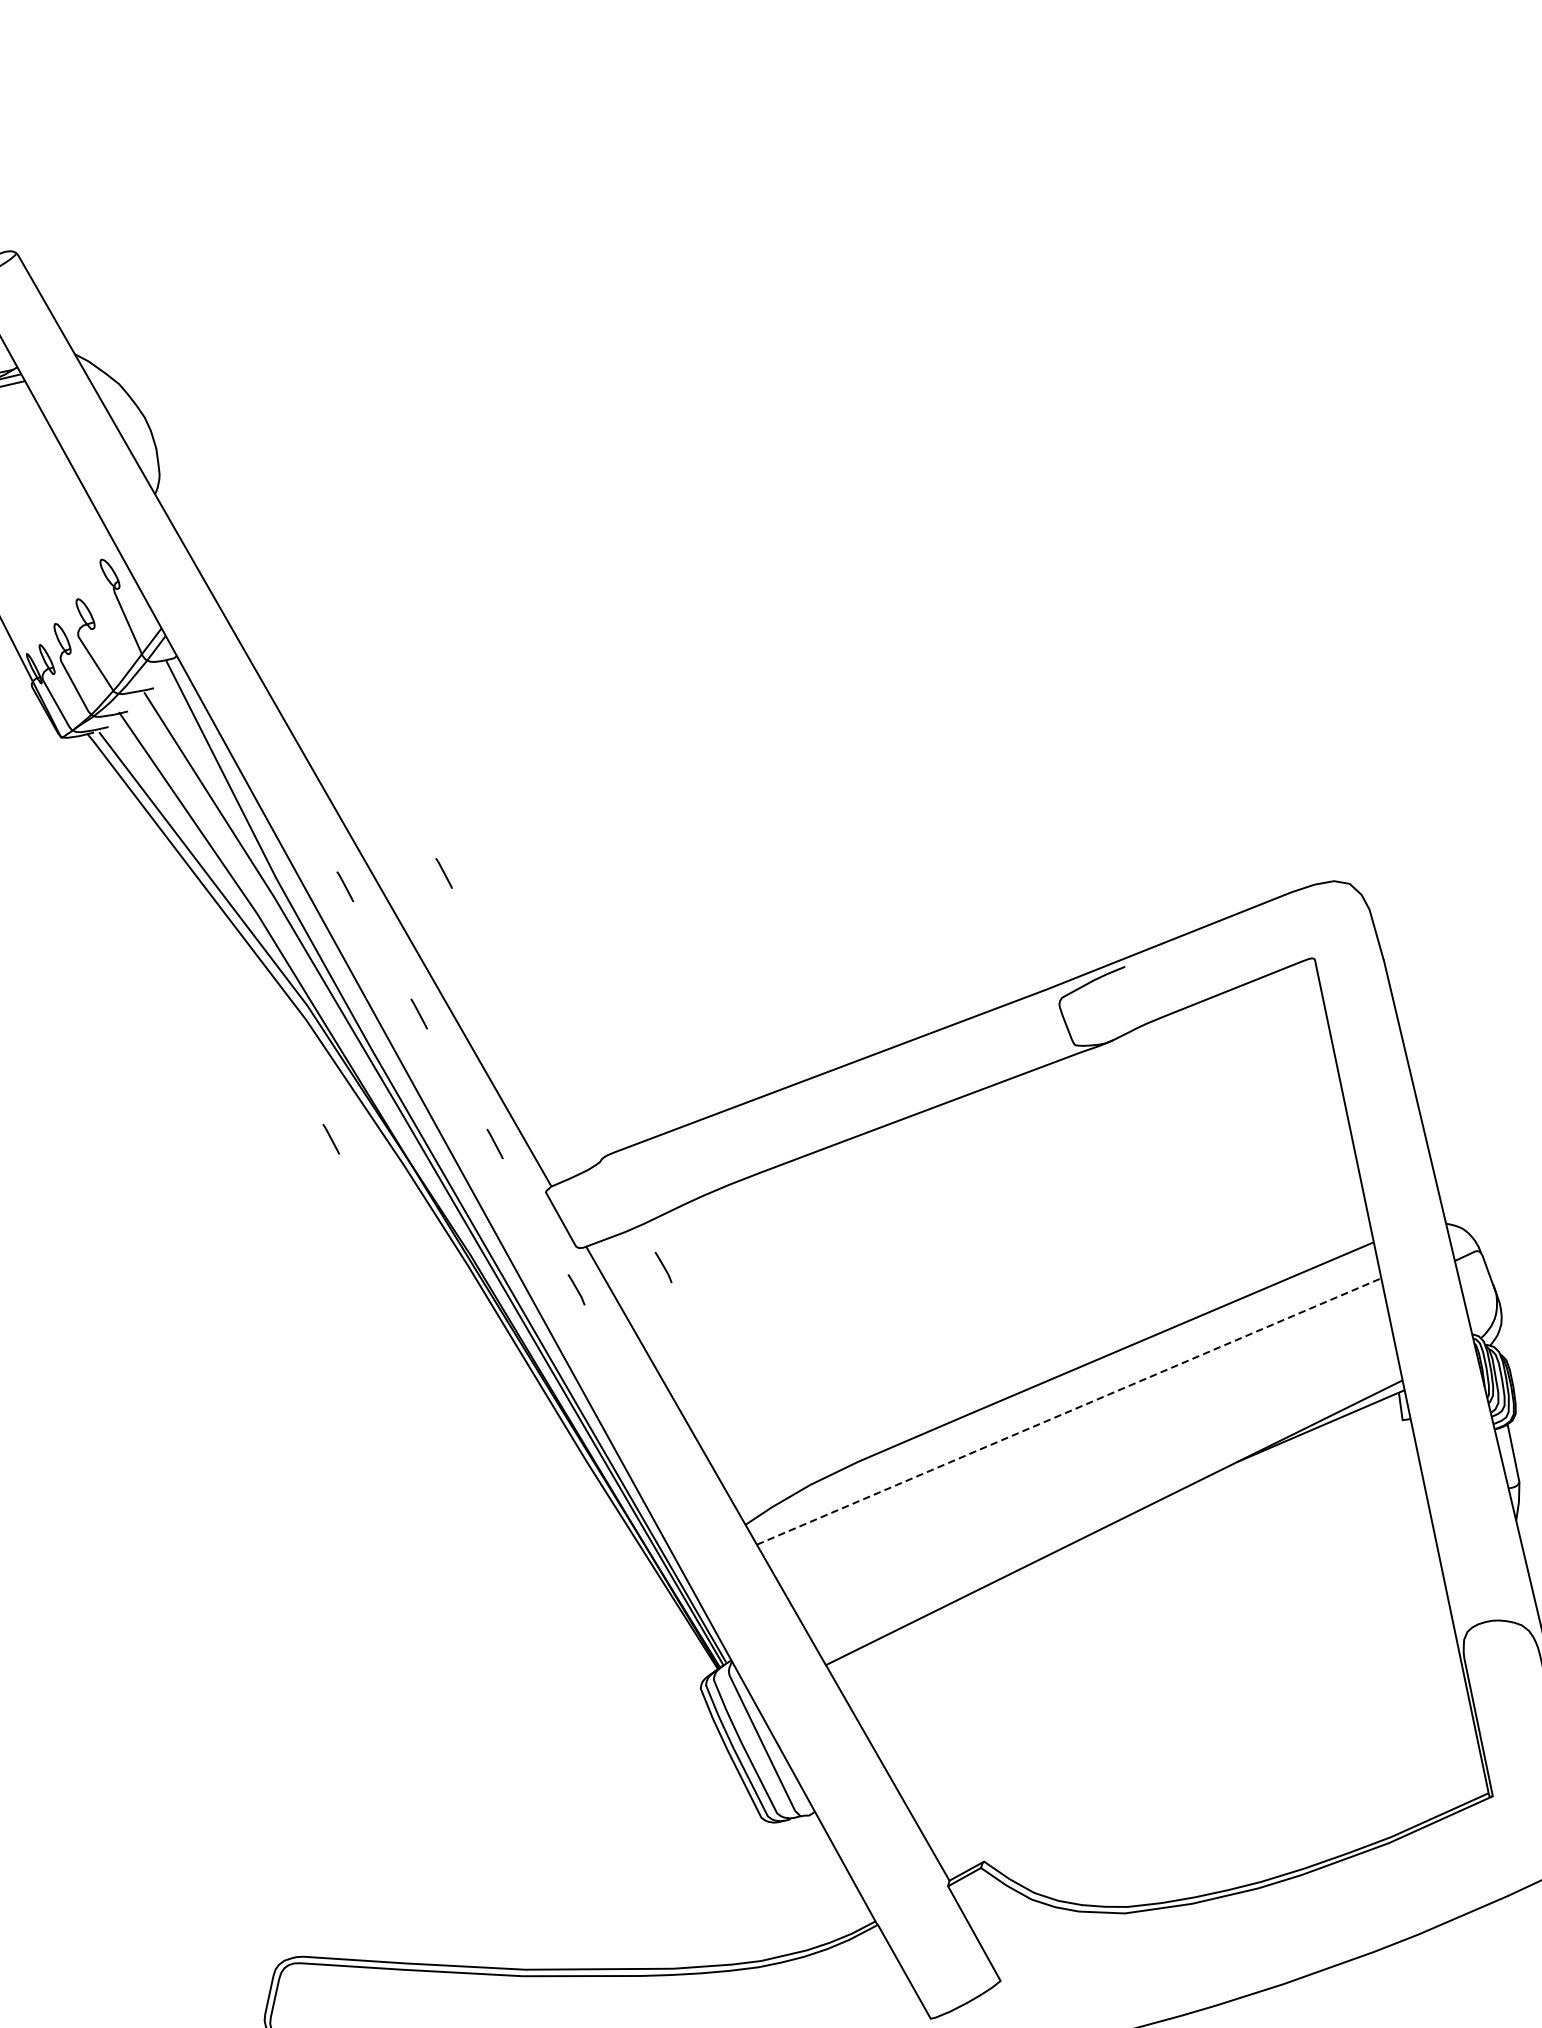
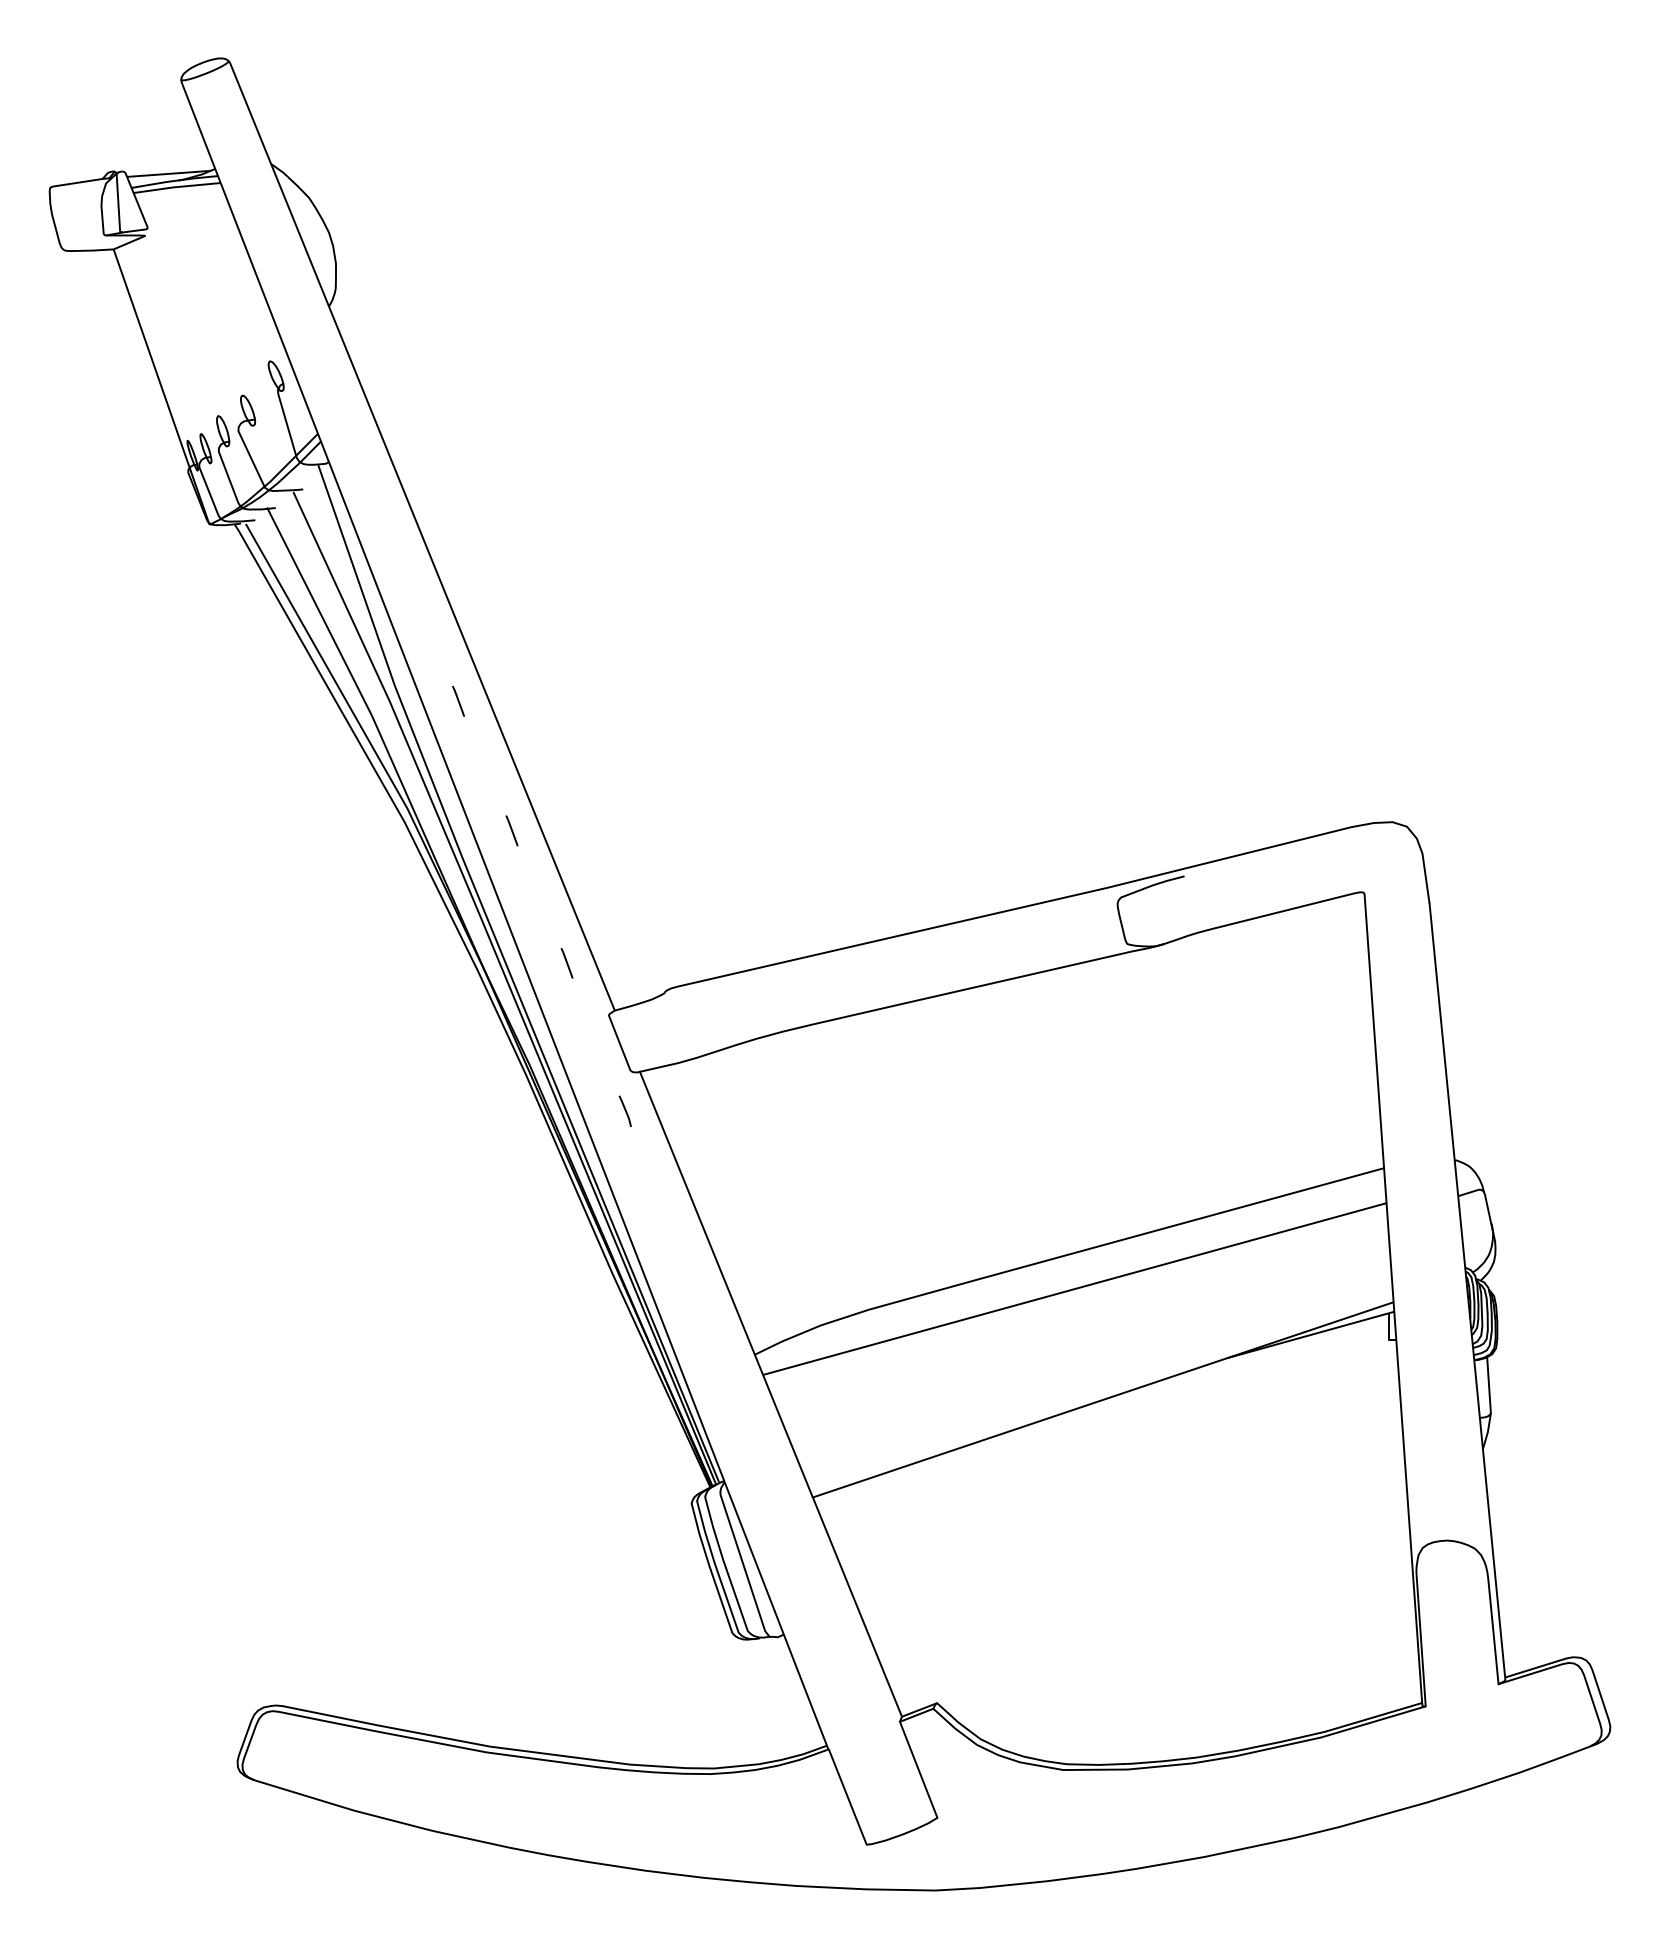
line: (444, 872) -> (553, 700), removed
line: (330, 1138) -> (412, 937), removed
line: (662, 1266) -> (709, 1100), removed
line: (1069, 1410) -> (1075, 1288), dashed -> solid

